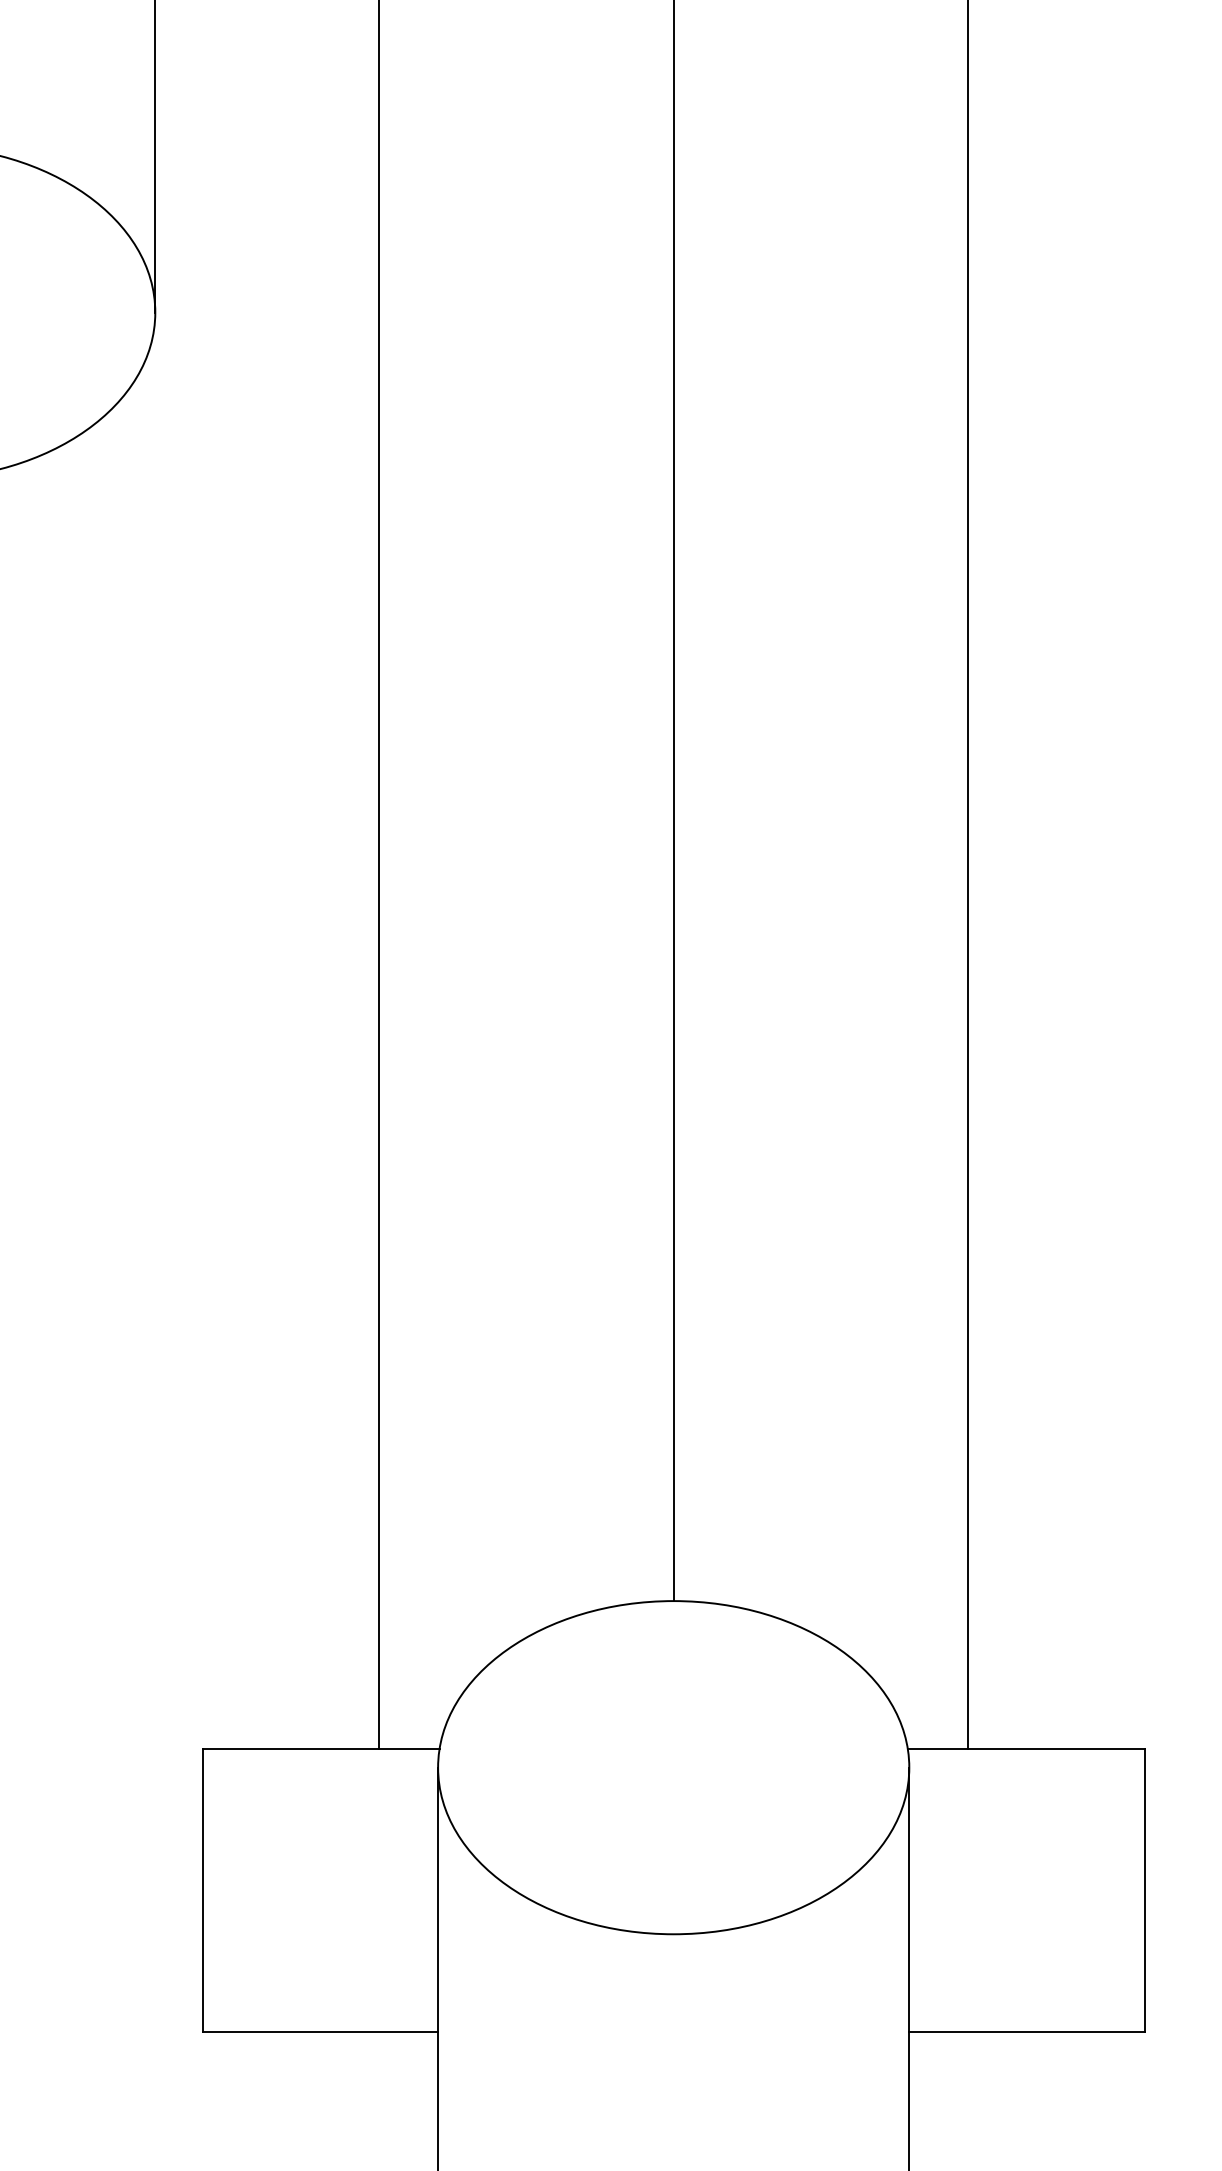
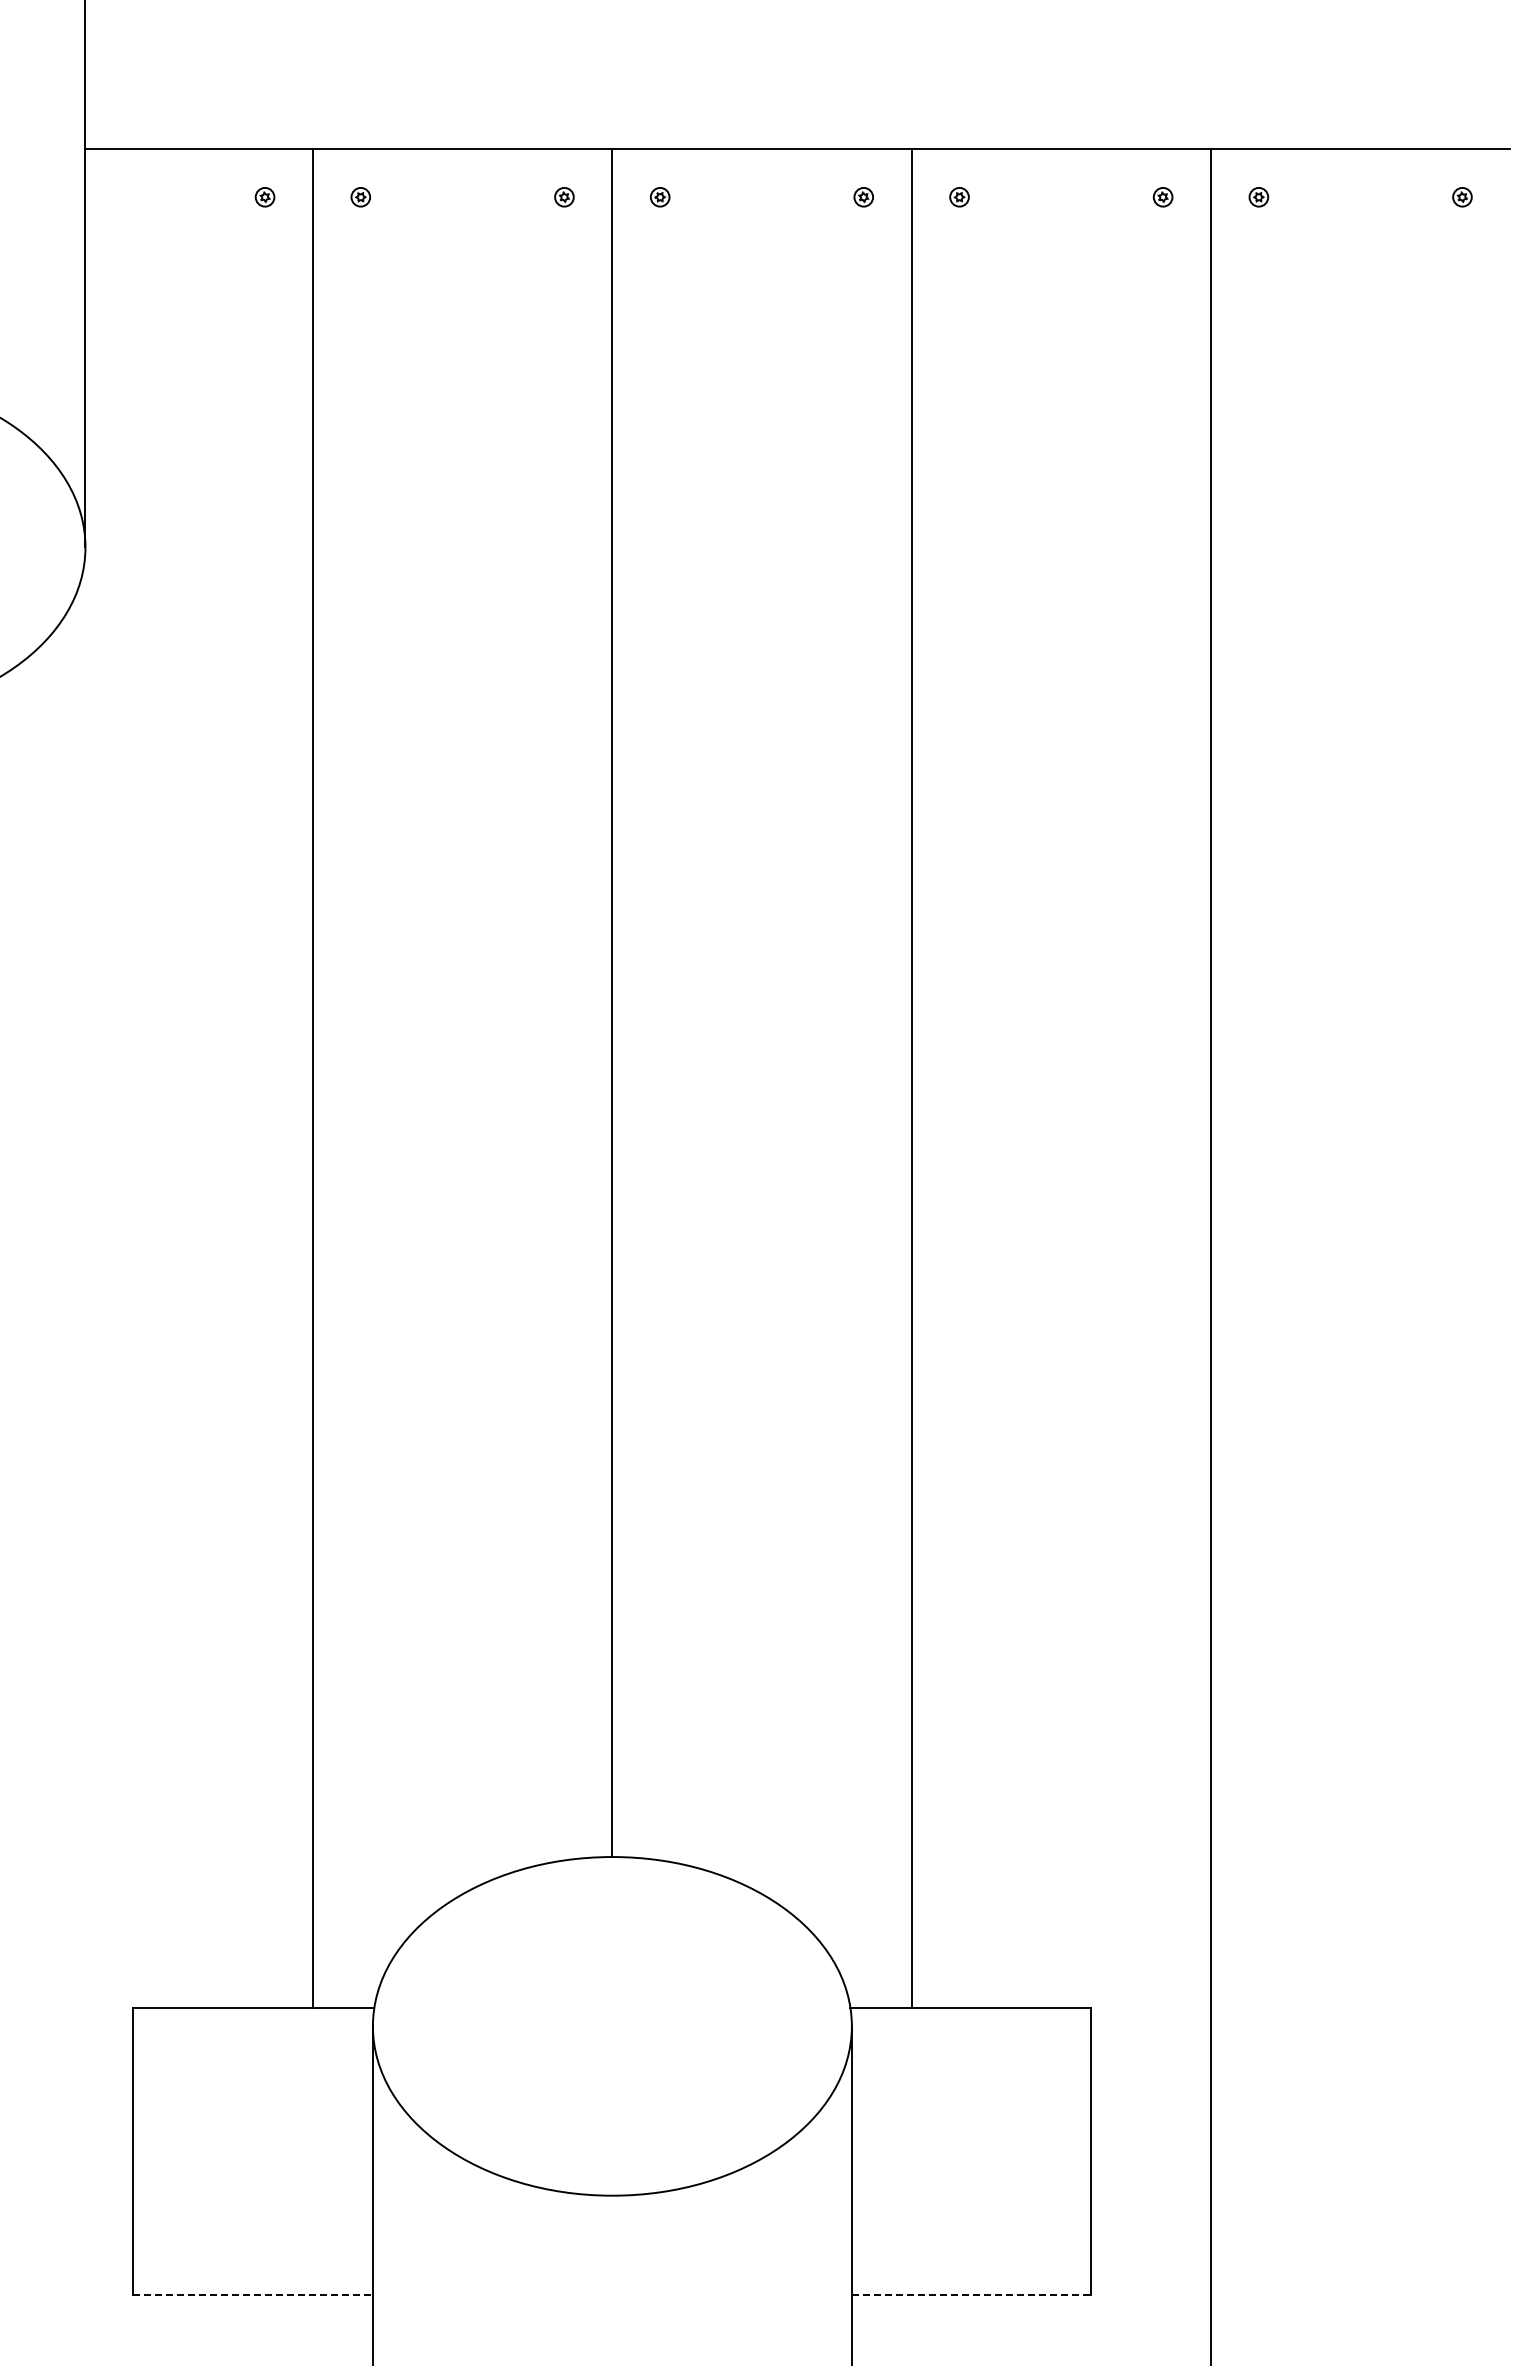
line: (320, 2032) -> (253, 2295), solid -> dashed
line: (1026, 2032) -> (971, 2295), solid -> dashed

